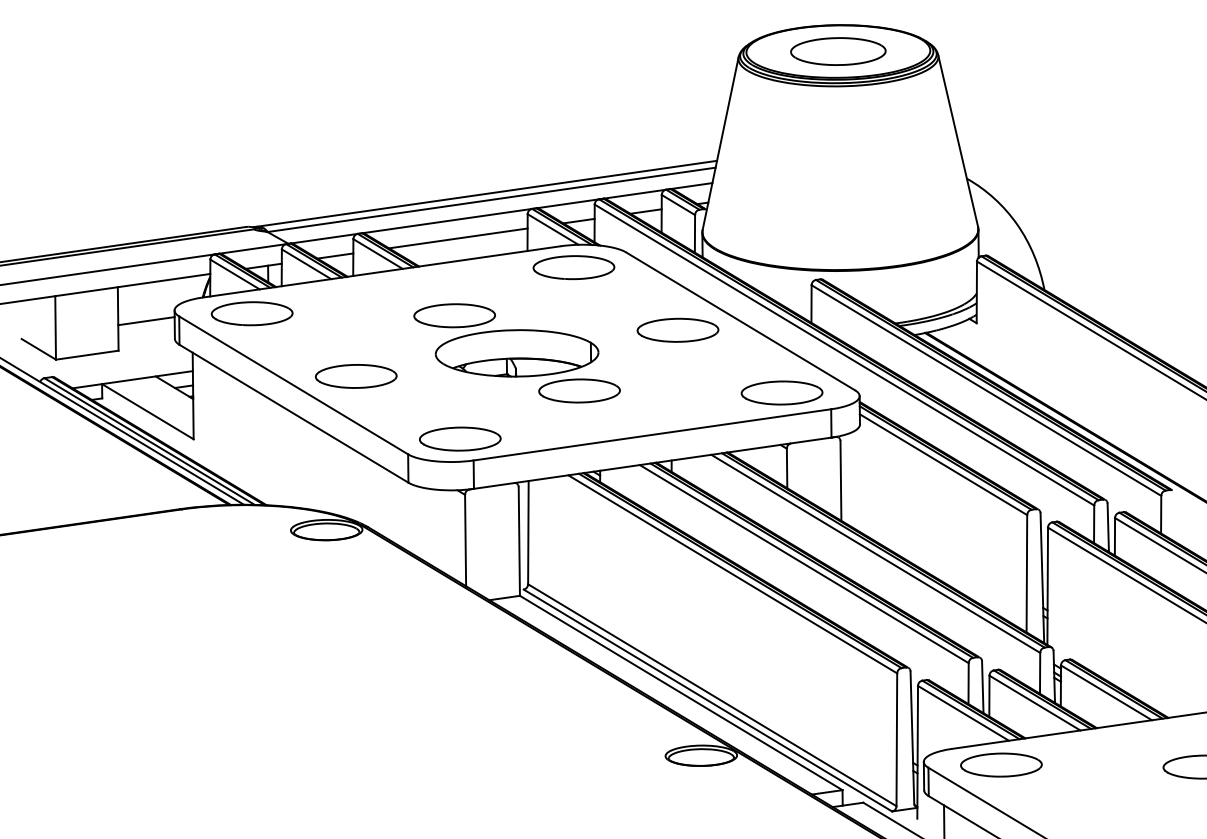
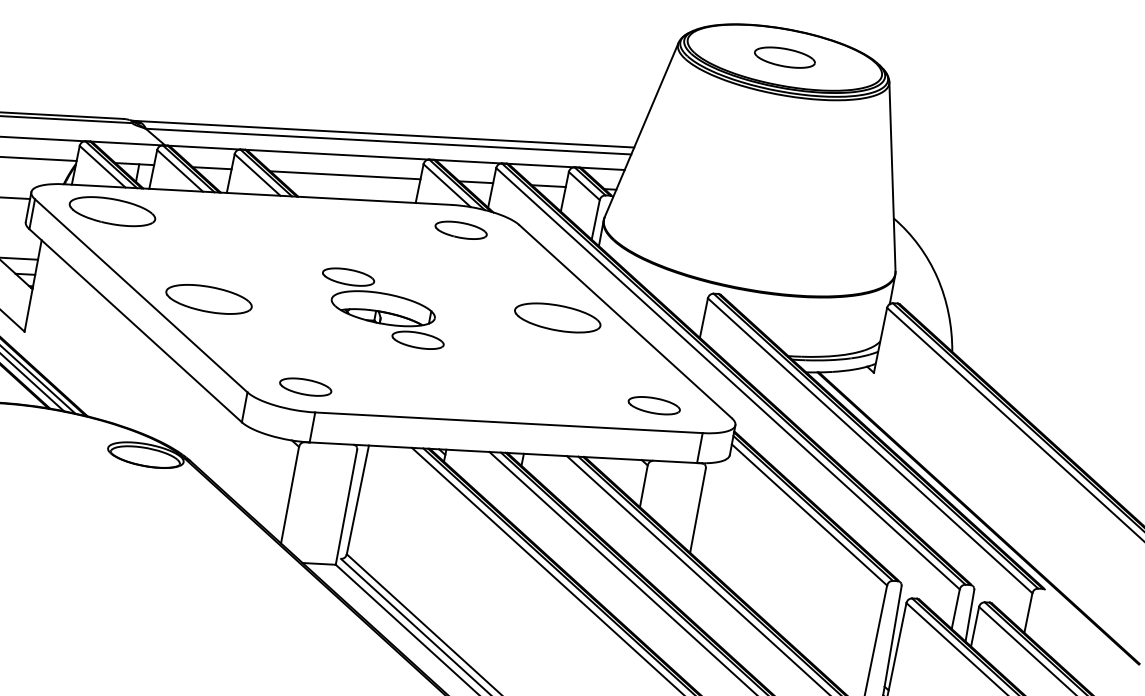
part: (838, 51) -> (785, 57), size x0.6
part: (573, 267) -> (460, 229), size x0.6
part: (516, 353) -> (382, 308), size x0.6
part: (781, 392) -> (653, 405), size x0.6
part: (460, 438) -> (305, 386), size x0.6

